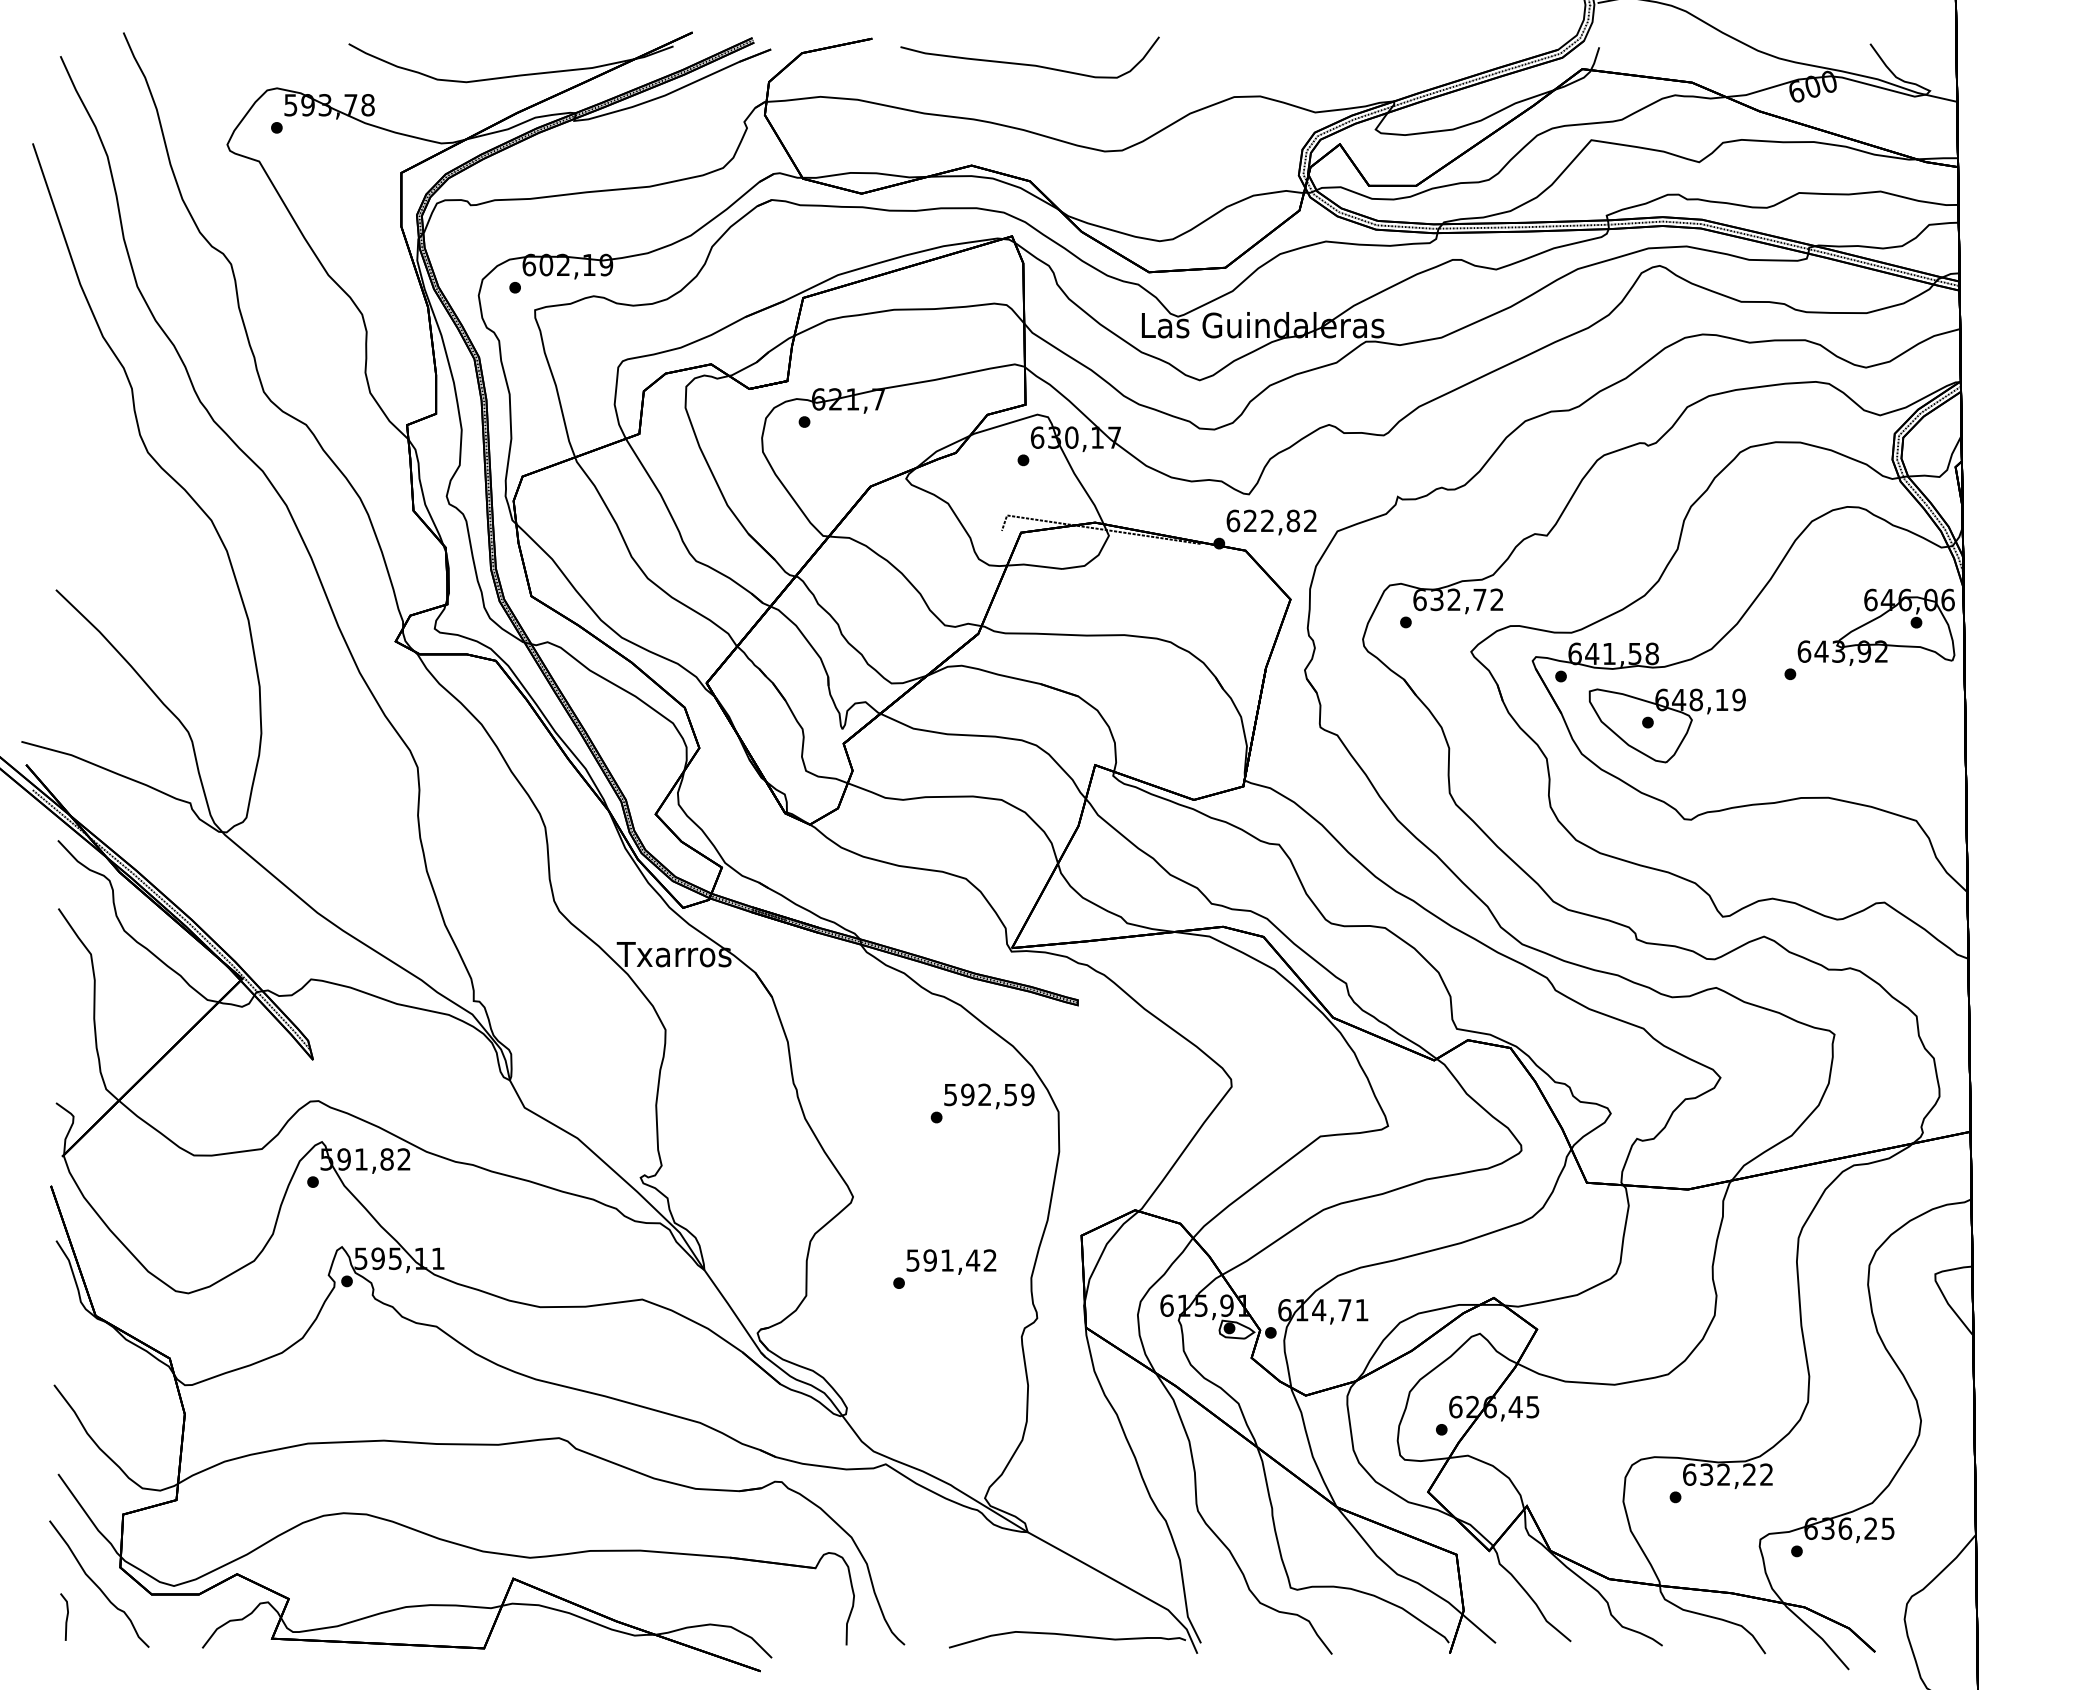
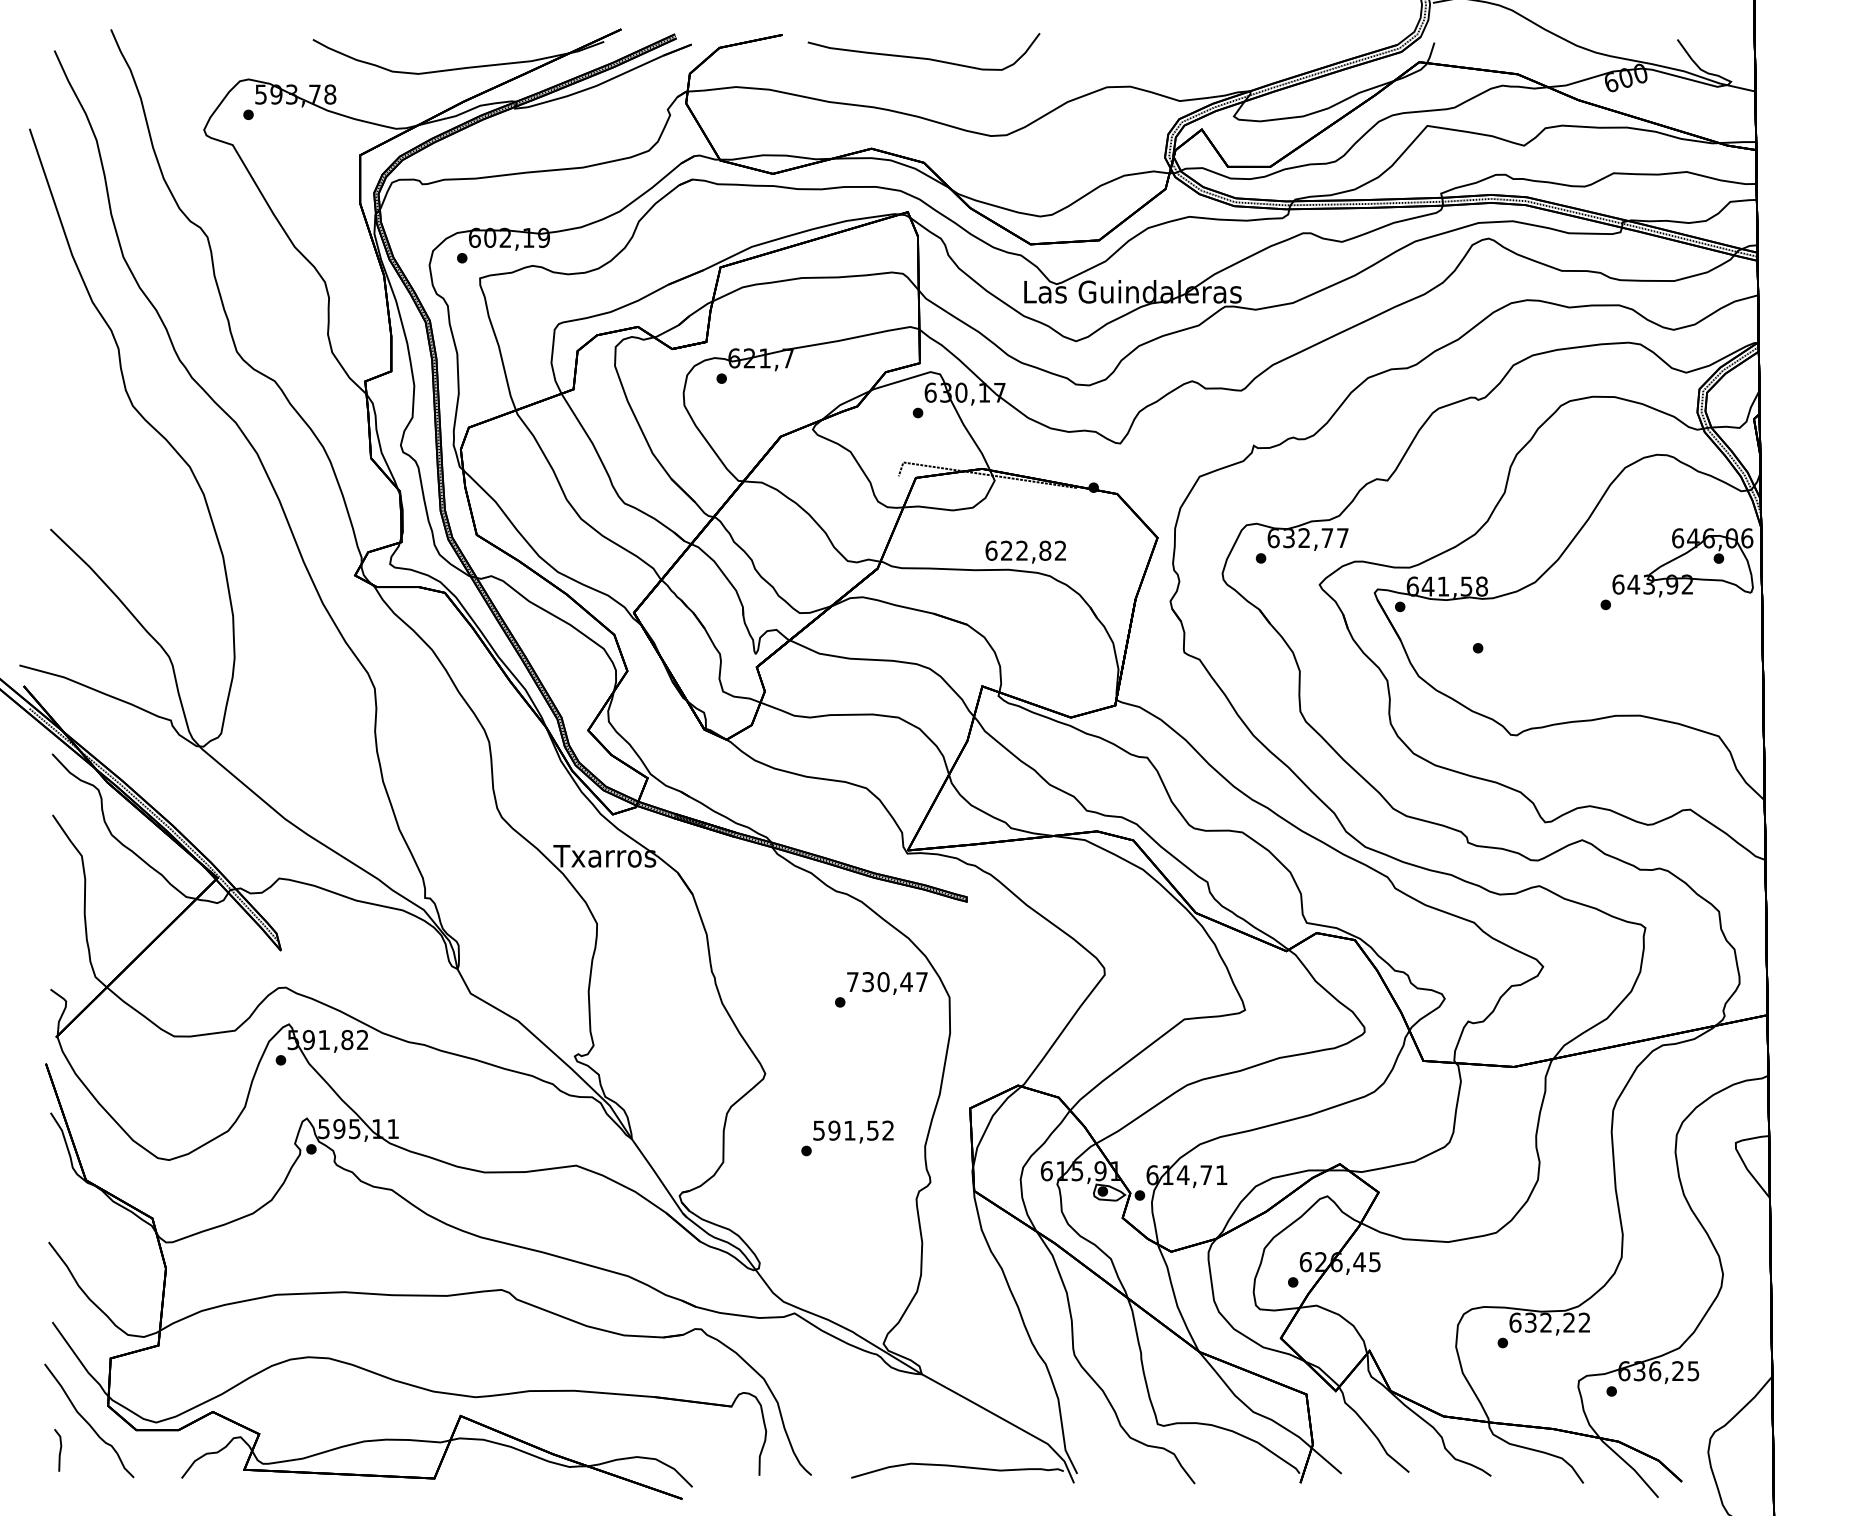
text: (1271, 522) -> (1025, 552), moved
text: (1496, 599) -> (1342, 537), 632,72 -> 632,77
part: (1666, 725) -> (1494, 650), removed
text: (989, 1094) -> (887, 981), 592,59 -> 730,47
text: (973, 1260) -> (873, 1130), 591,42 -> 591,52

